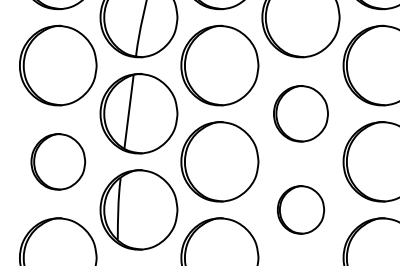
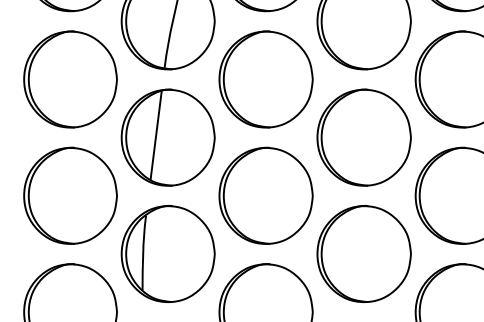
part: (300, 113) -> (363, 137), size x1.43
part: (58, 161) -> (70, 195), size x1.43
part: (300, 209) -> (363, 253), size x1.67

